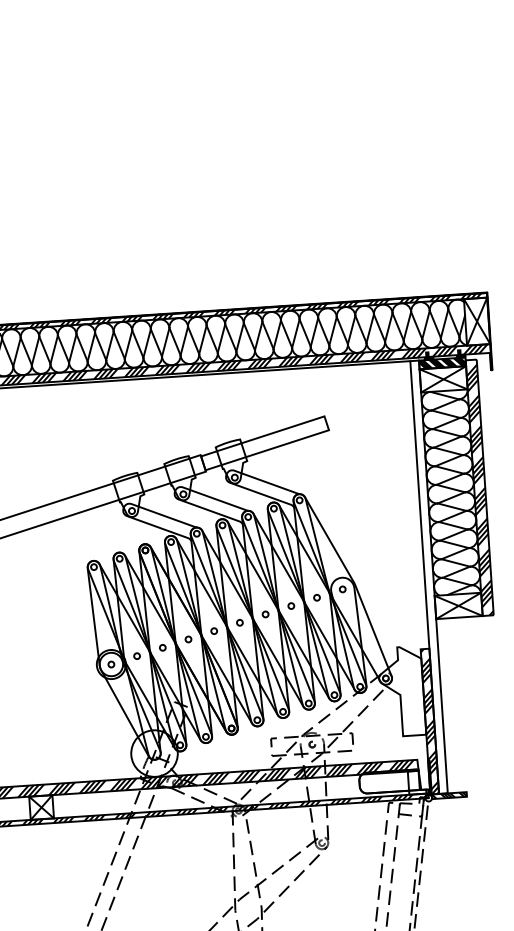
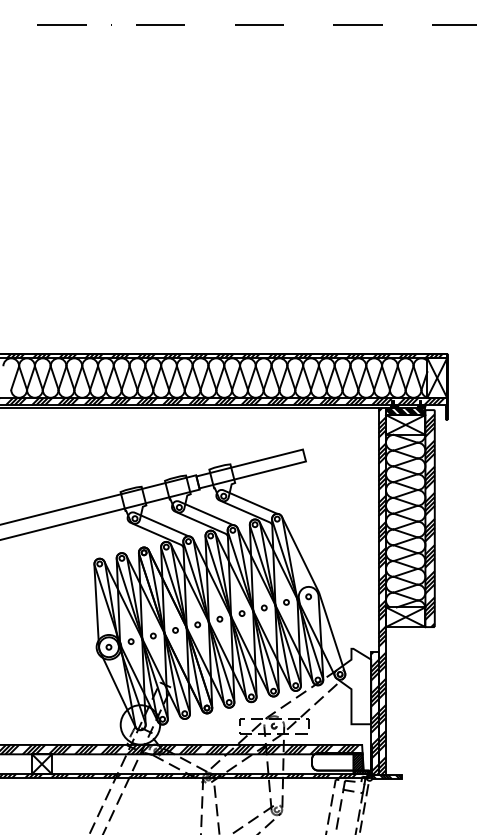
hatch: (428, 577) -> (381, 591), added
hatch: (418, 782) -> (361, 764), added

